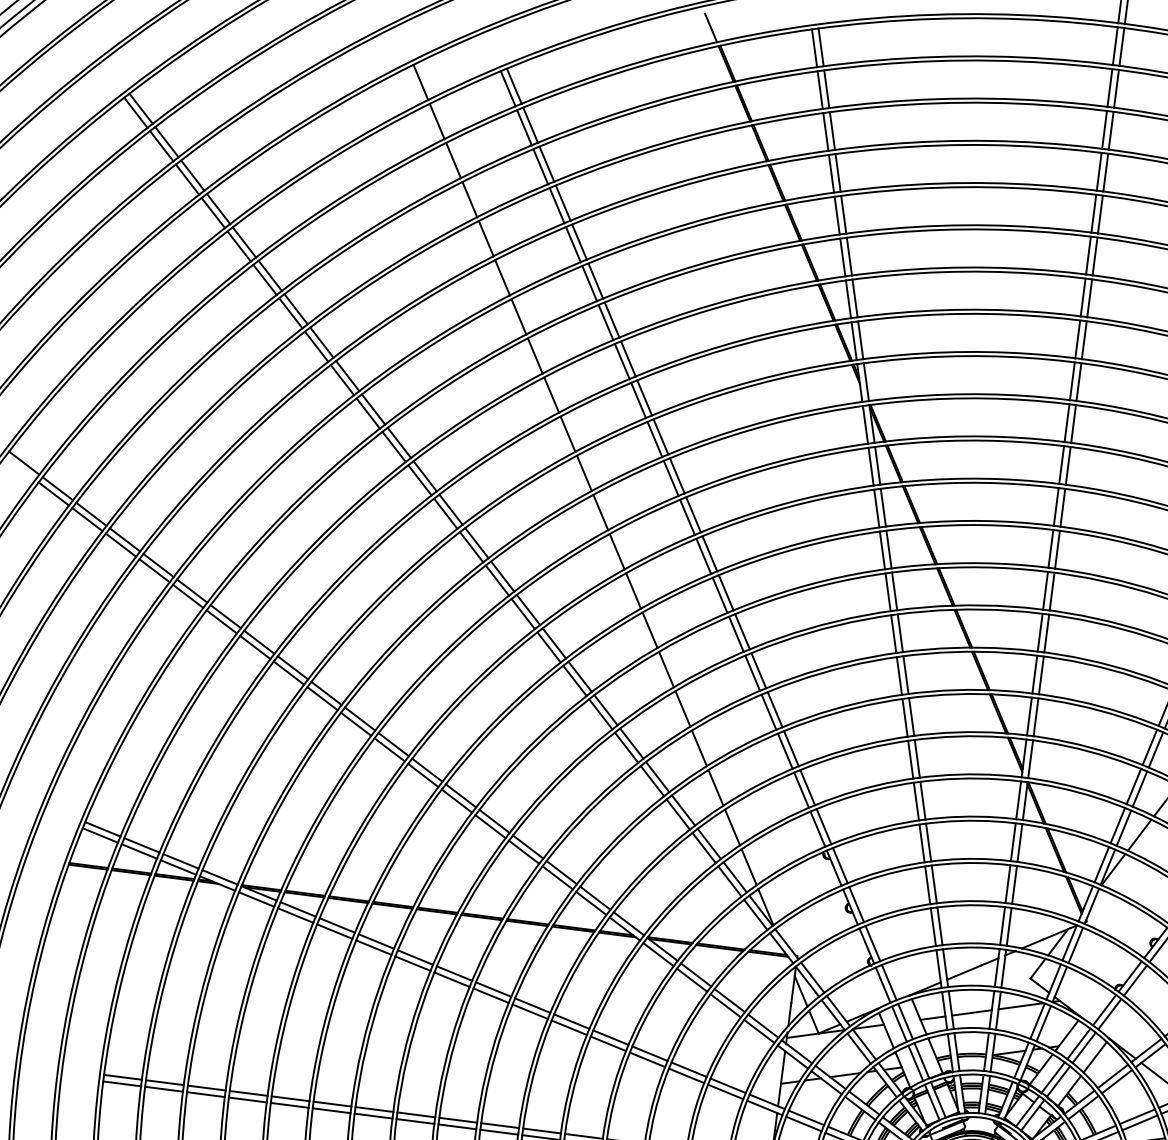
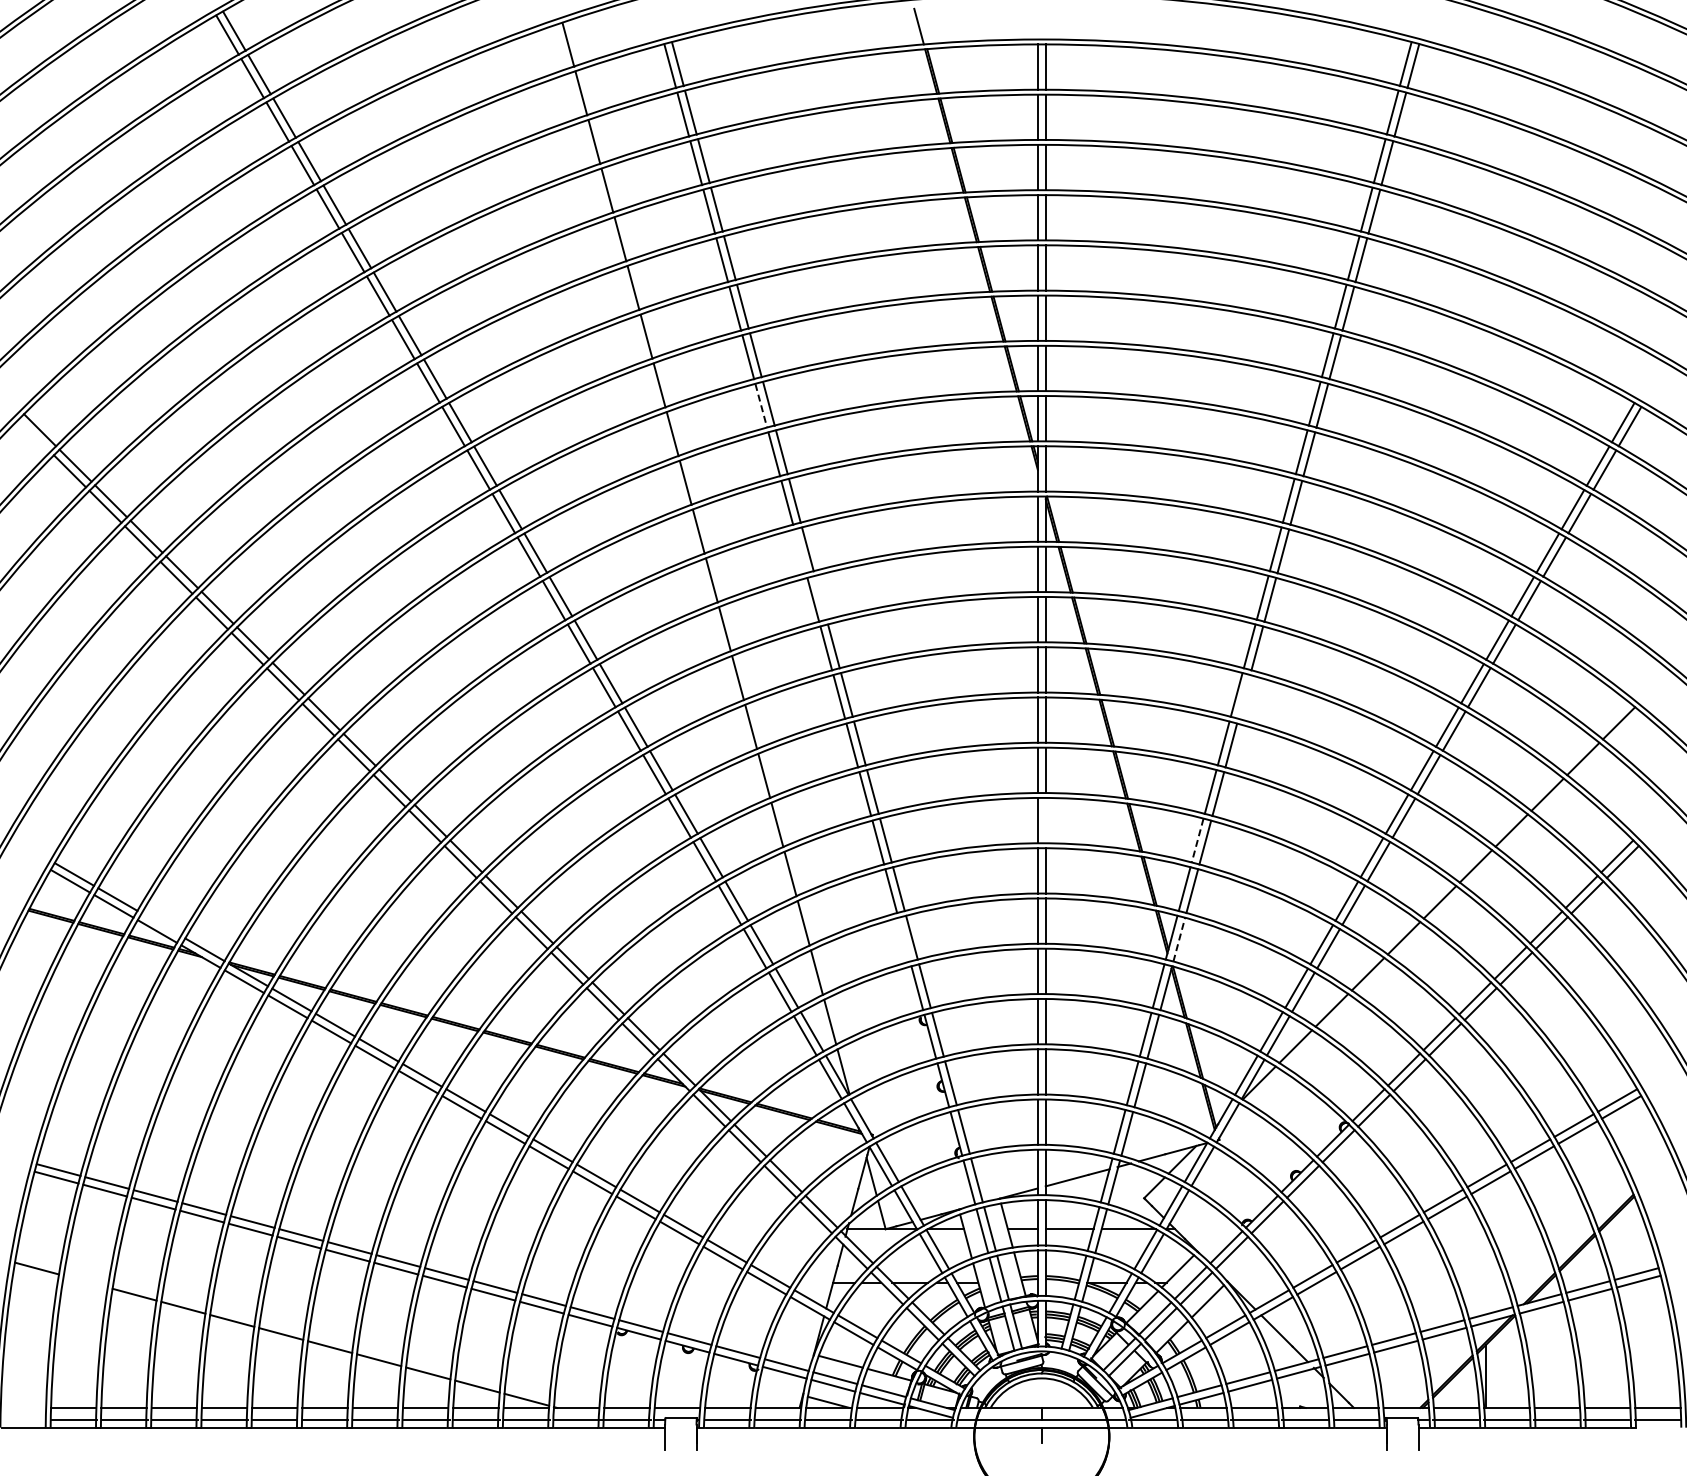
line: (622, 361) -> (761, 405), solid -> dashed
line: (671, 478) -> (800, 551), removed
line: (693, 514) -> (820, 597), removed
line: (1057, 549) -> (1244, 696), removed
line: (1034, 674) -> (1197, 840), solid -> dashed
line: (905, 675) -> (1045, 820), removed
line: (1030, 759) -> (1179, 939), solid -> dashed
line: (801, 790) -> (904, 939), removed
line: (181, 861) -> (161, 924), removed

